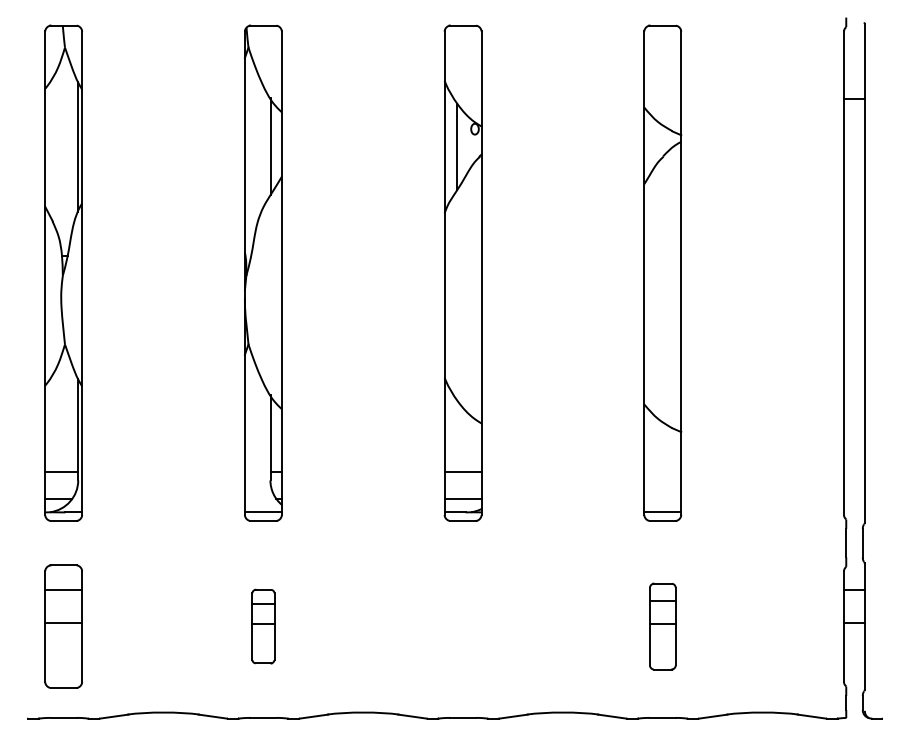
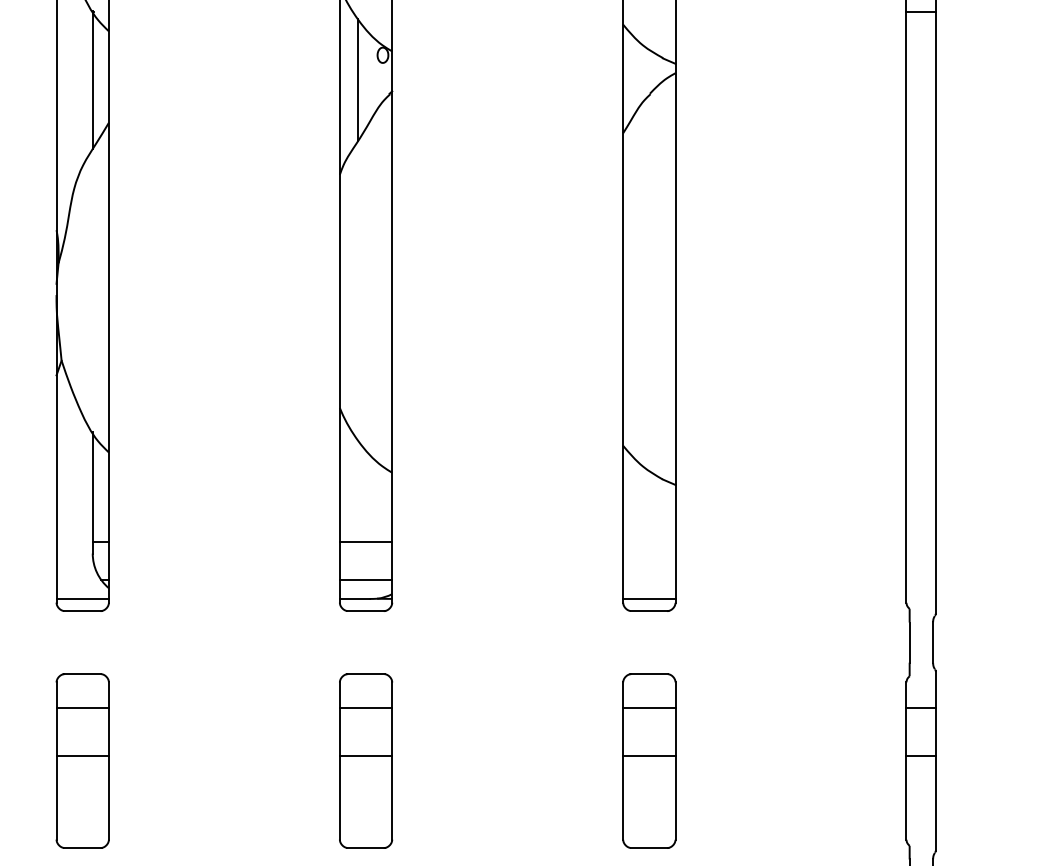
part: (263, 626) -> (82, 760), size x1.67
part: (462, 626) -> (365, 760), added
part: (662, 626) -> (648, 760), size x1.43

